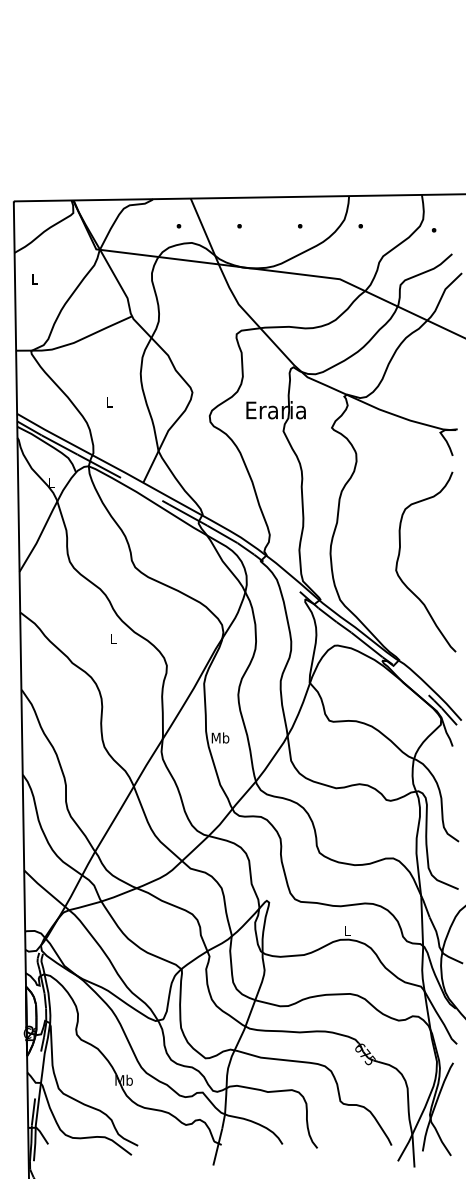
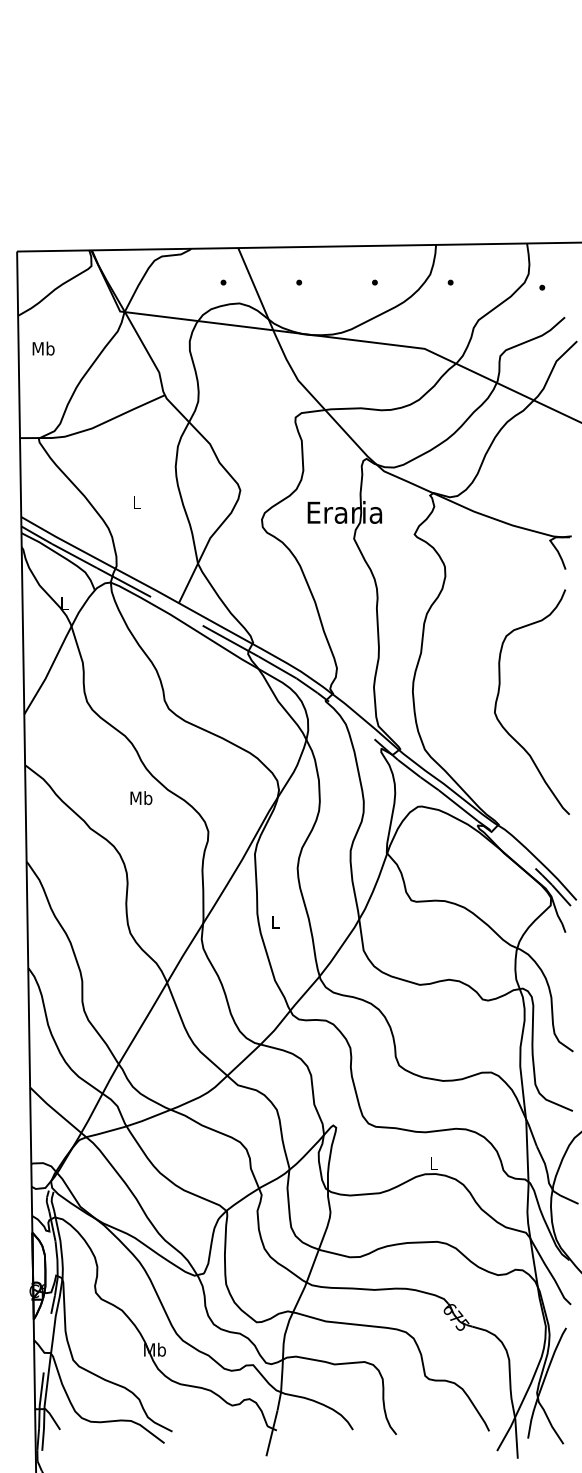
text: (34, 278) -> (42, 347), L -> Mb
text: (112, 638) -> (140, 797), L -> Mb
text: (220, 737) -> (275, 921), Mb -> L

